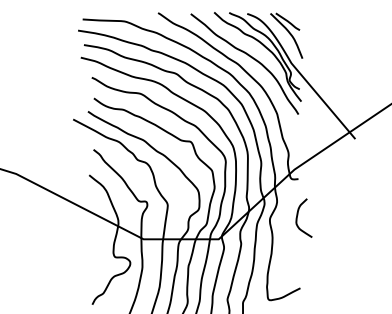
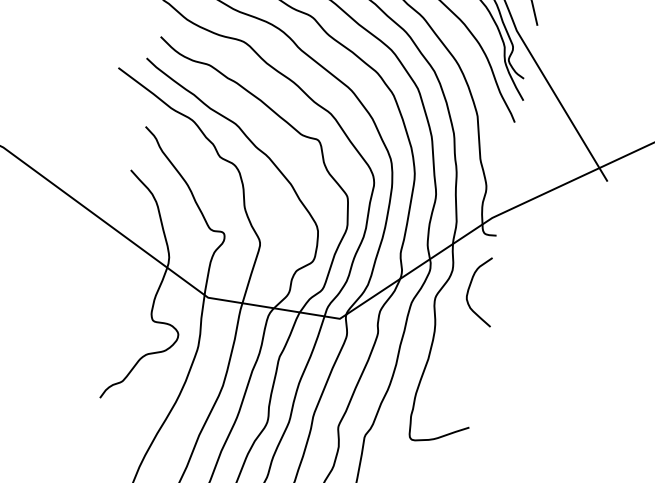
curve: (298, 215) -> (472, 284), moved

